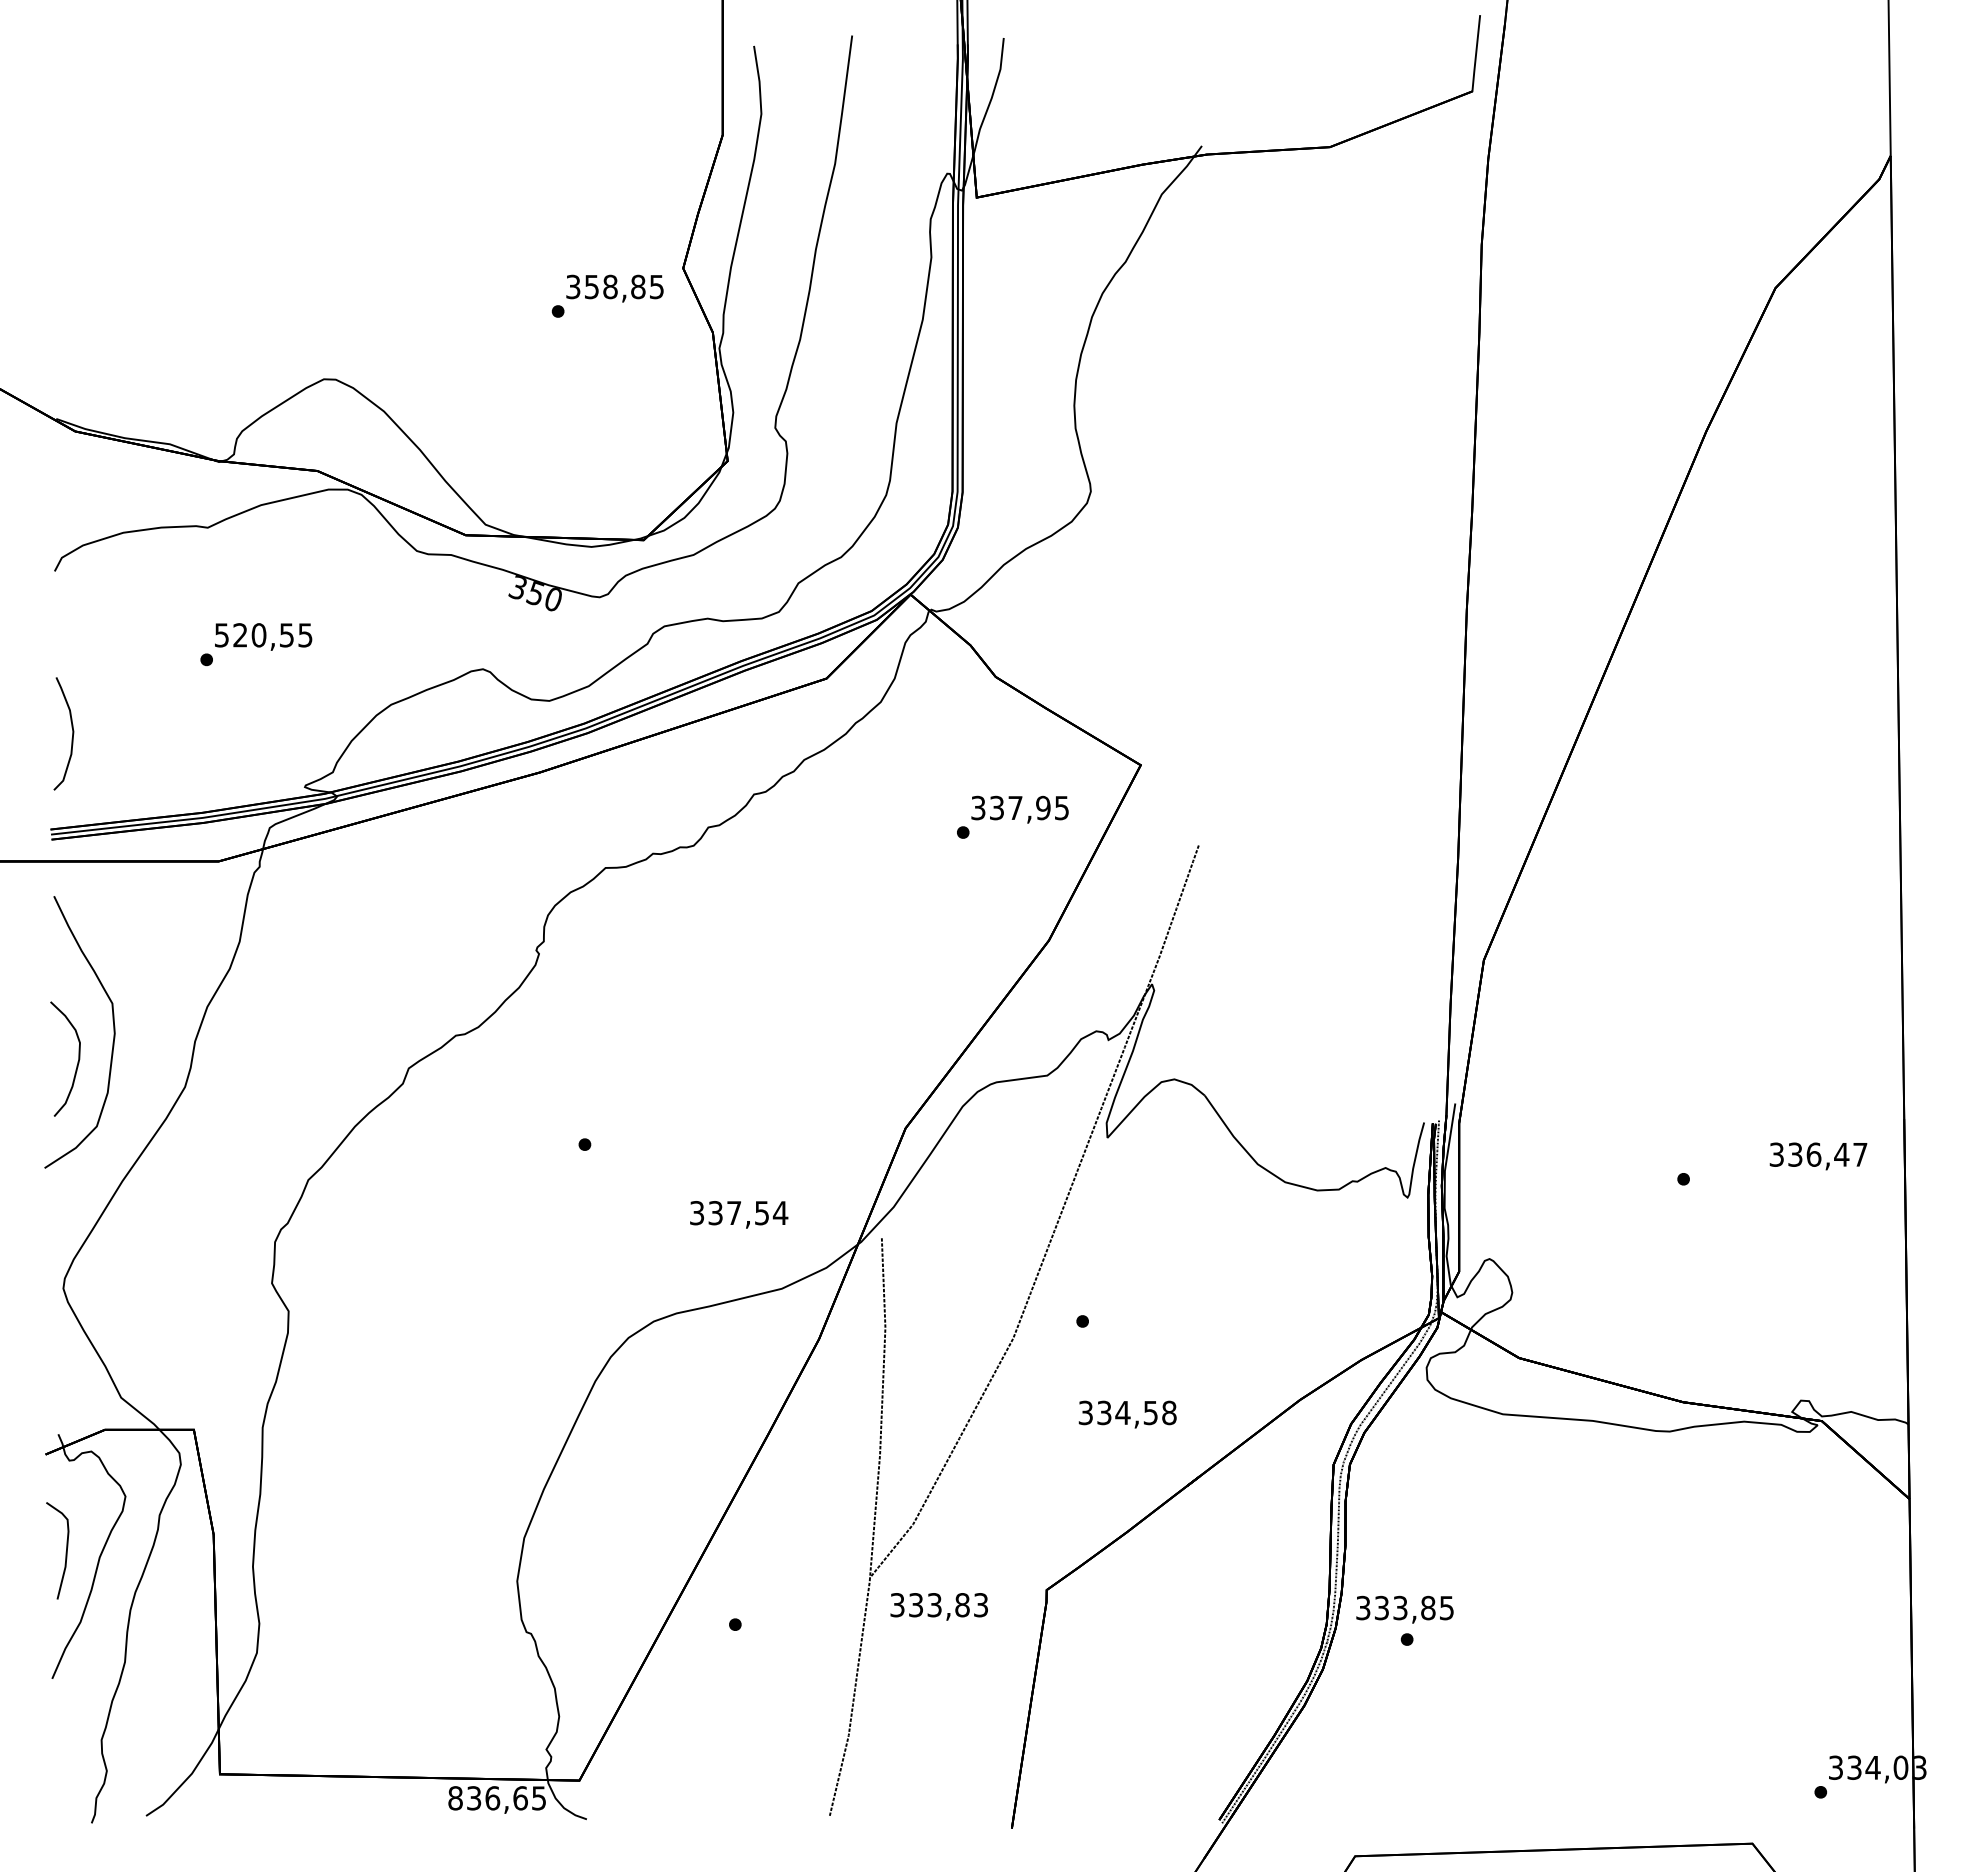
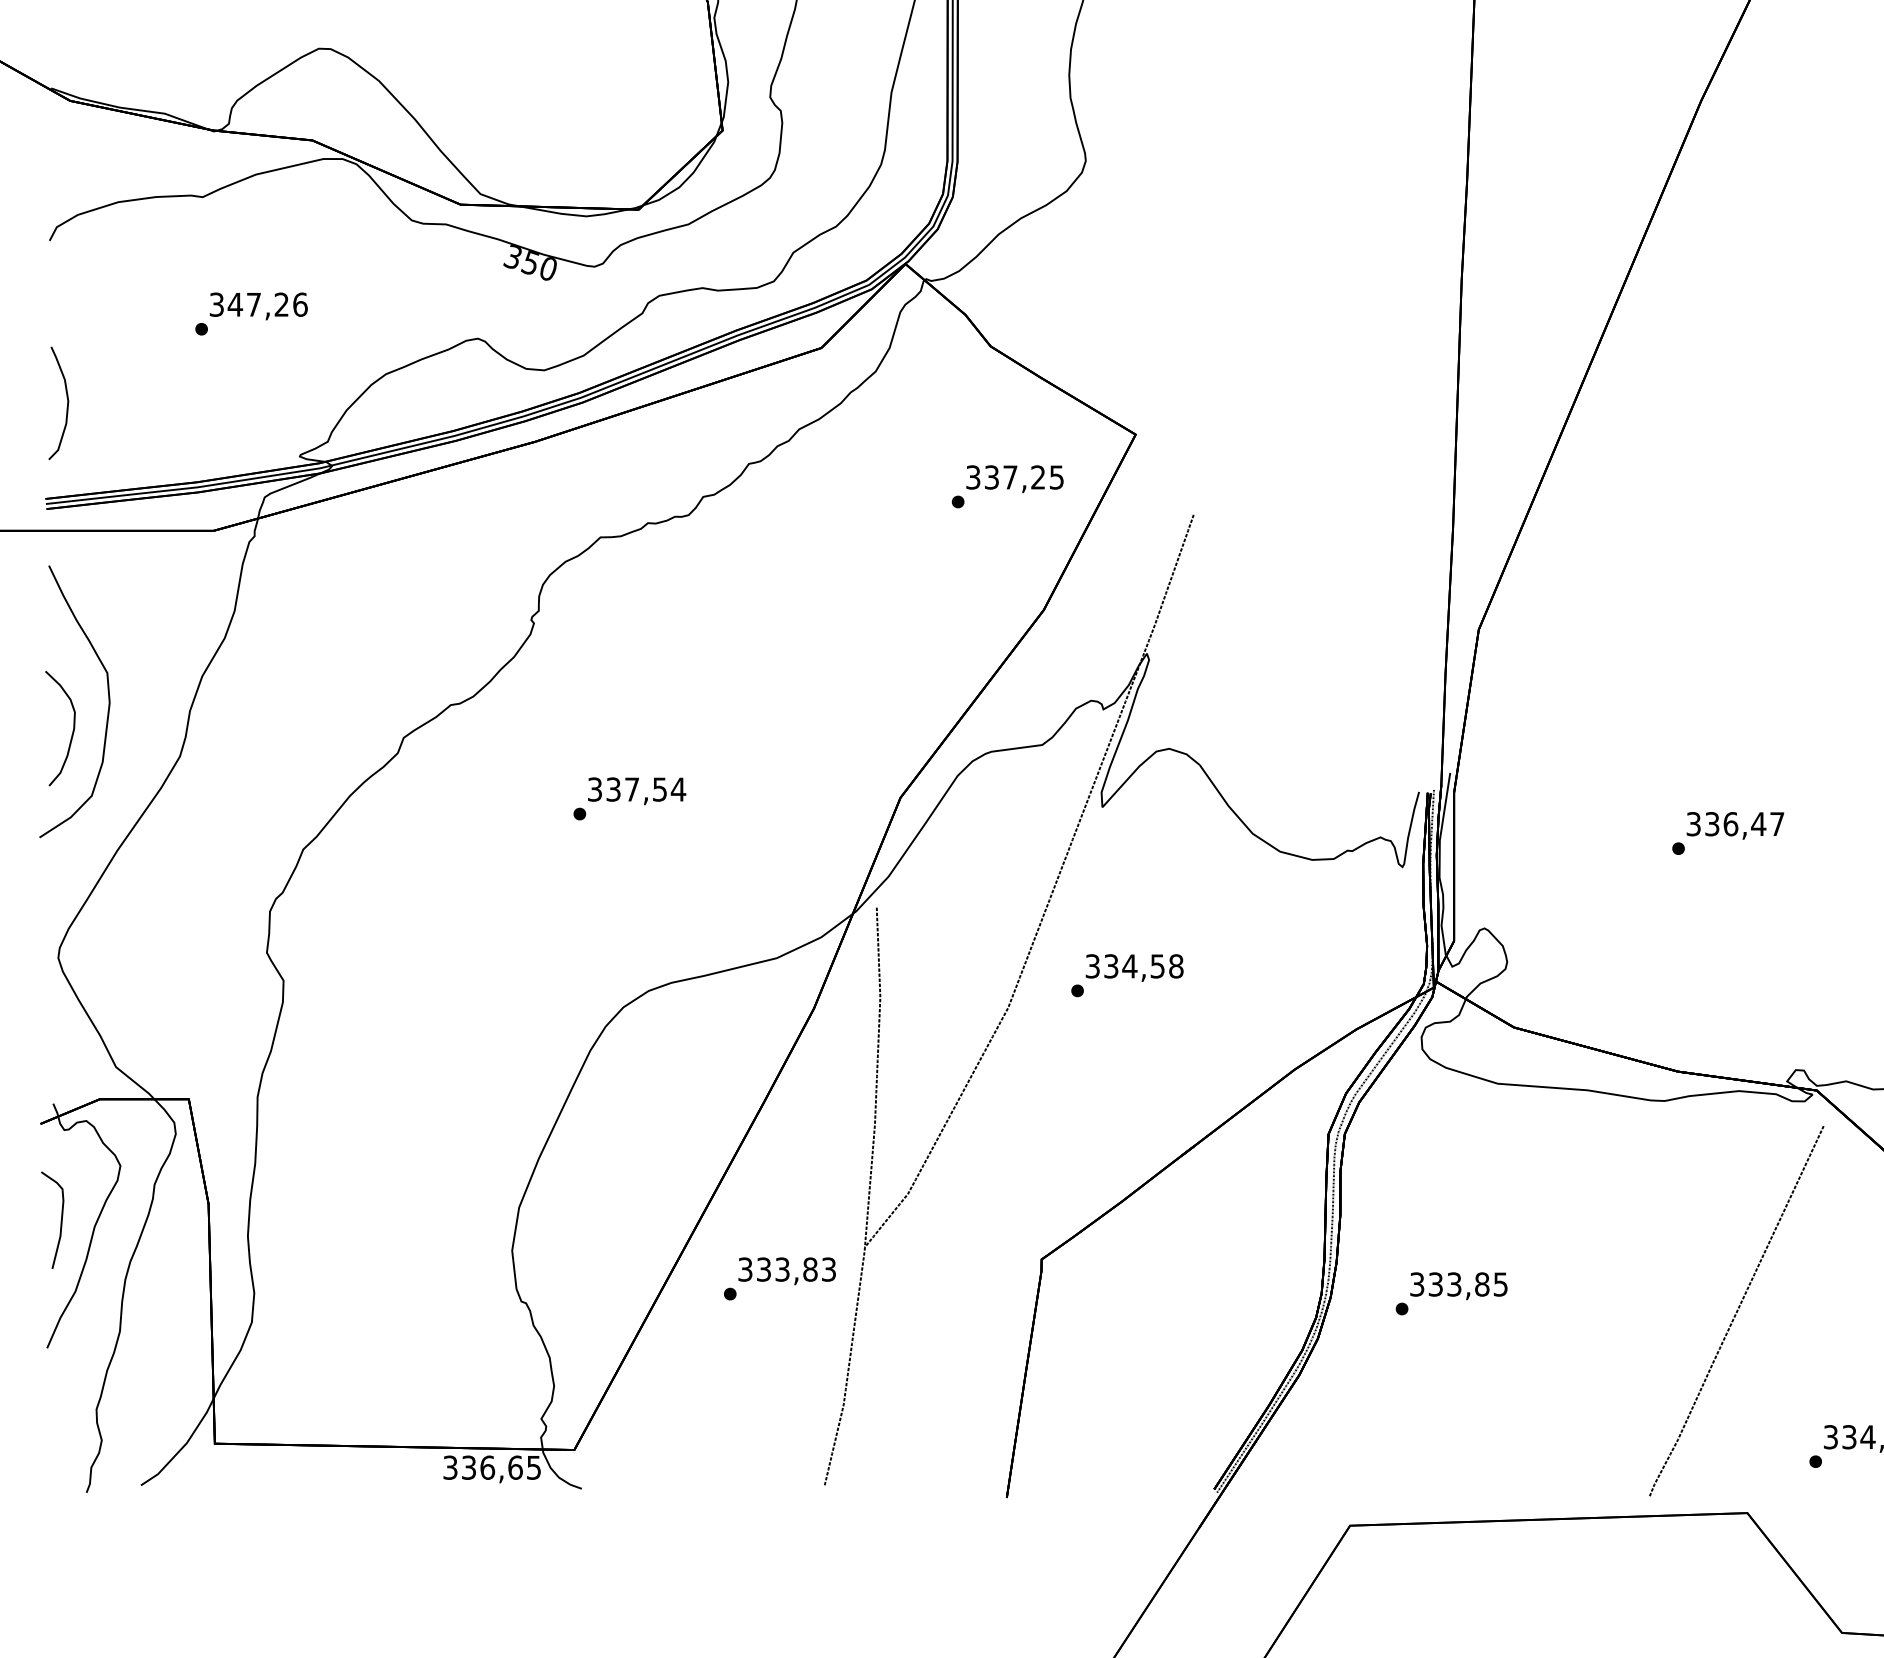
text: (263, 635) -> (258, 304), 520,55 -> 347,26
text: (1043, 808) -> (1038, 477), 337,95 -> 337,25
text: (1818, 1156) -> (1735, 825), moved
text: (739, 1214) -> (637, 790), moved
text: (1127, 1414) -> (1134, 967), moved
text: (938, 1606) -> (786, 1270), moved
text: (1404, 1609) -> (1458, 1285), moved
curve: (1741, 1641) -> (1736, 1310), added
text: (455, 1798) -> (450, 1467), 836,65 -> 336,65

